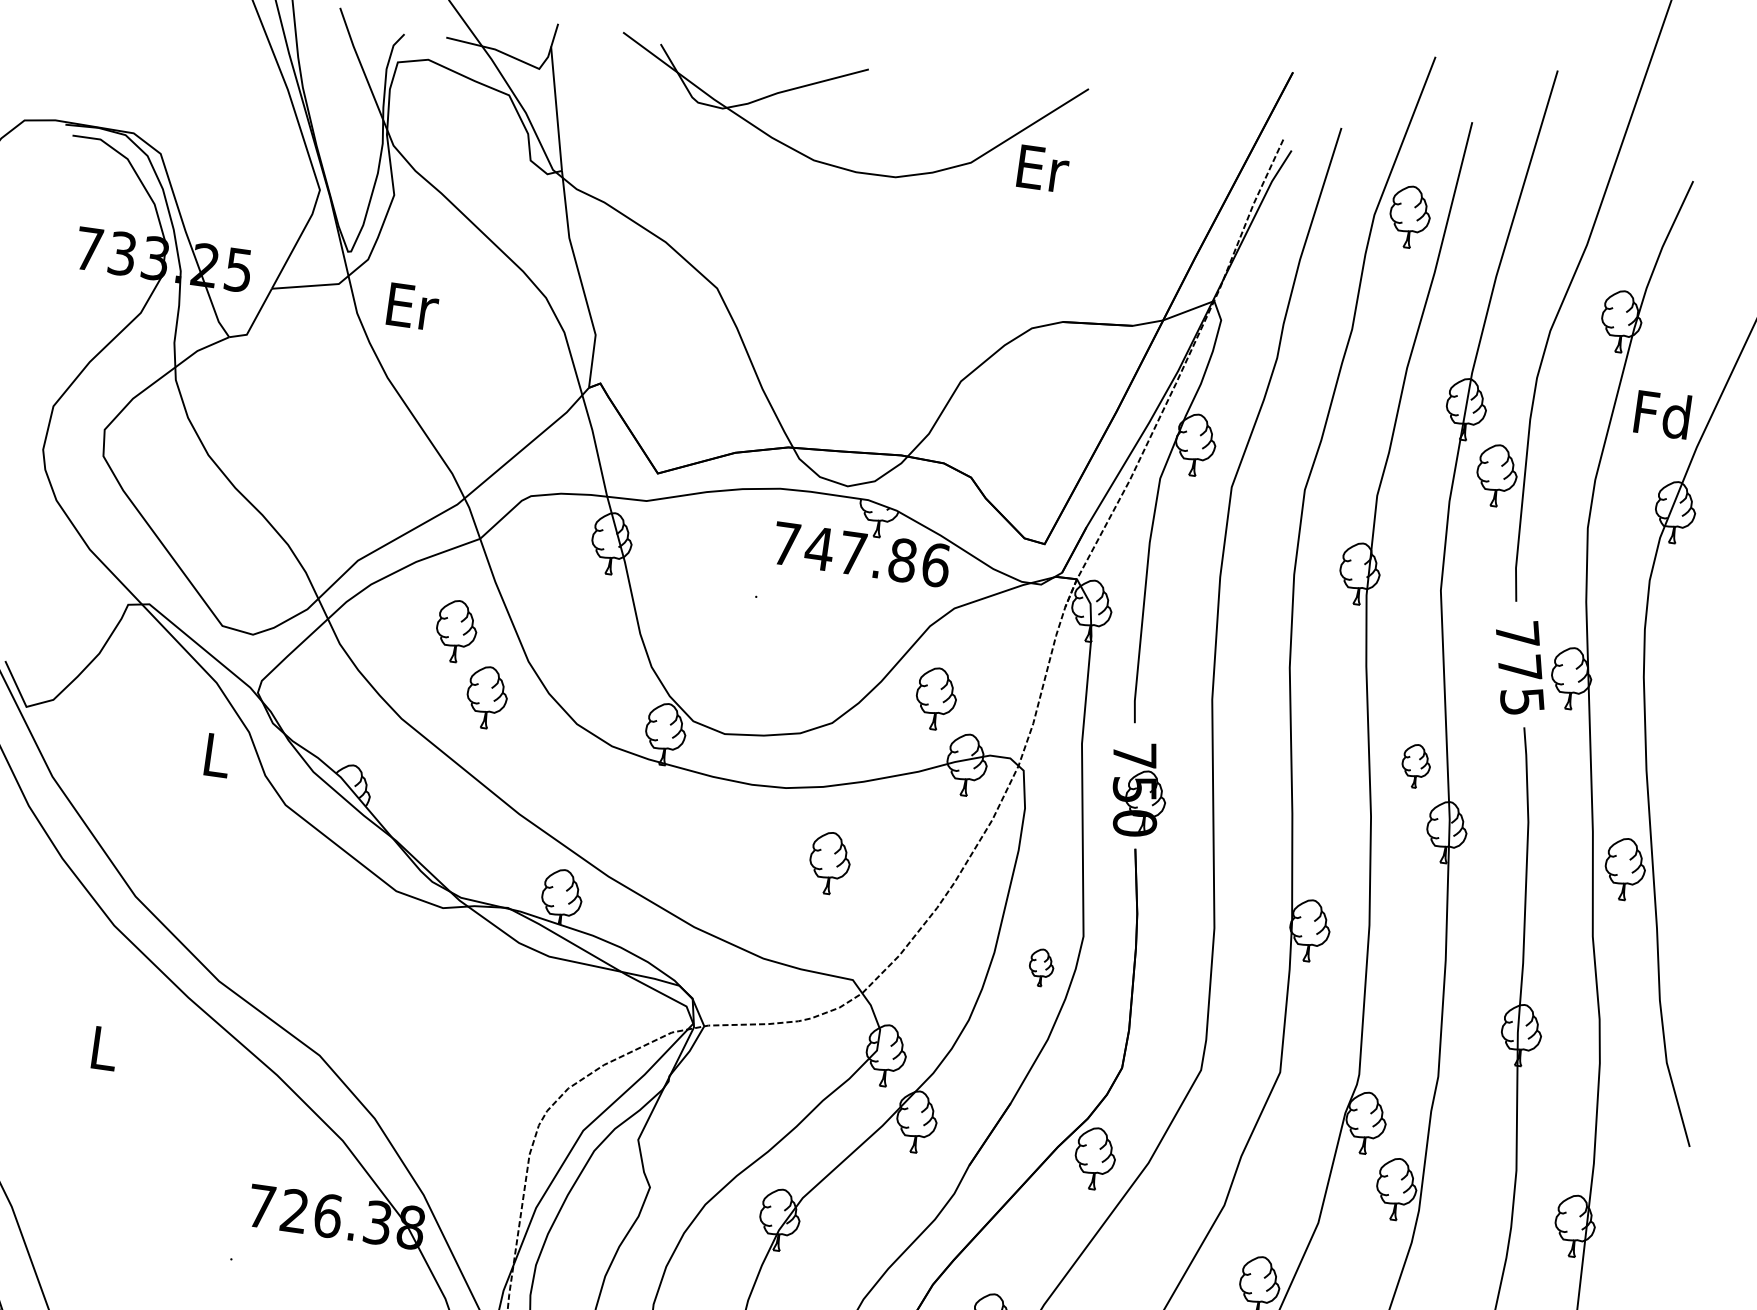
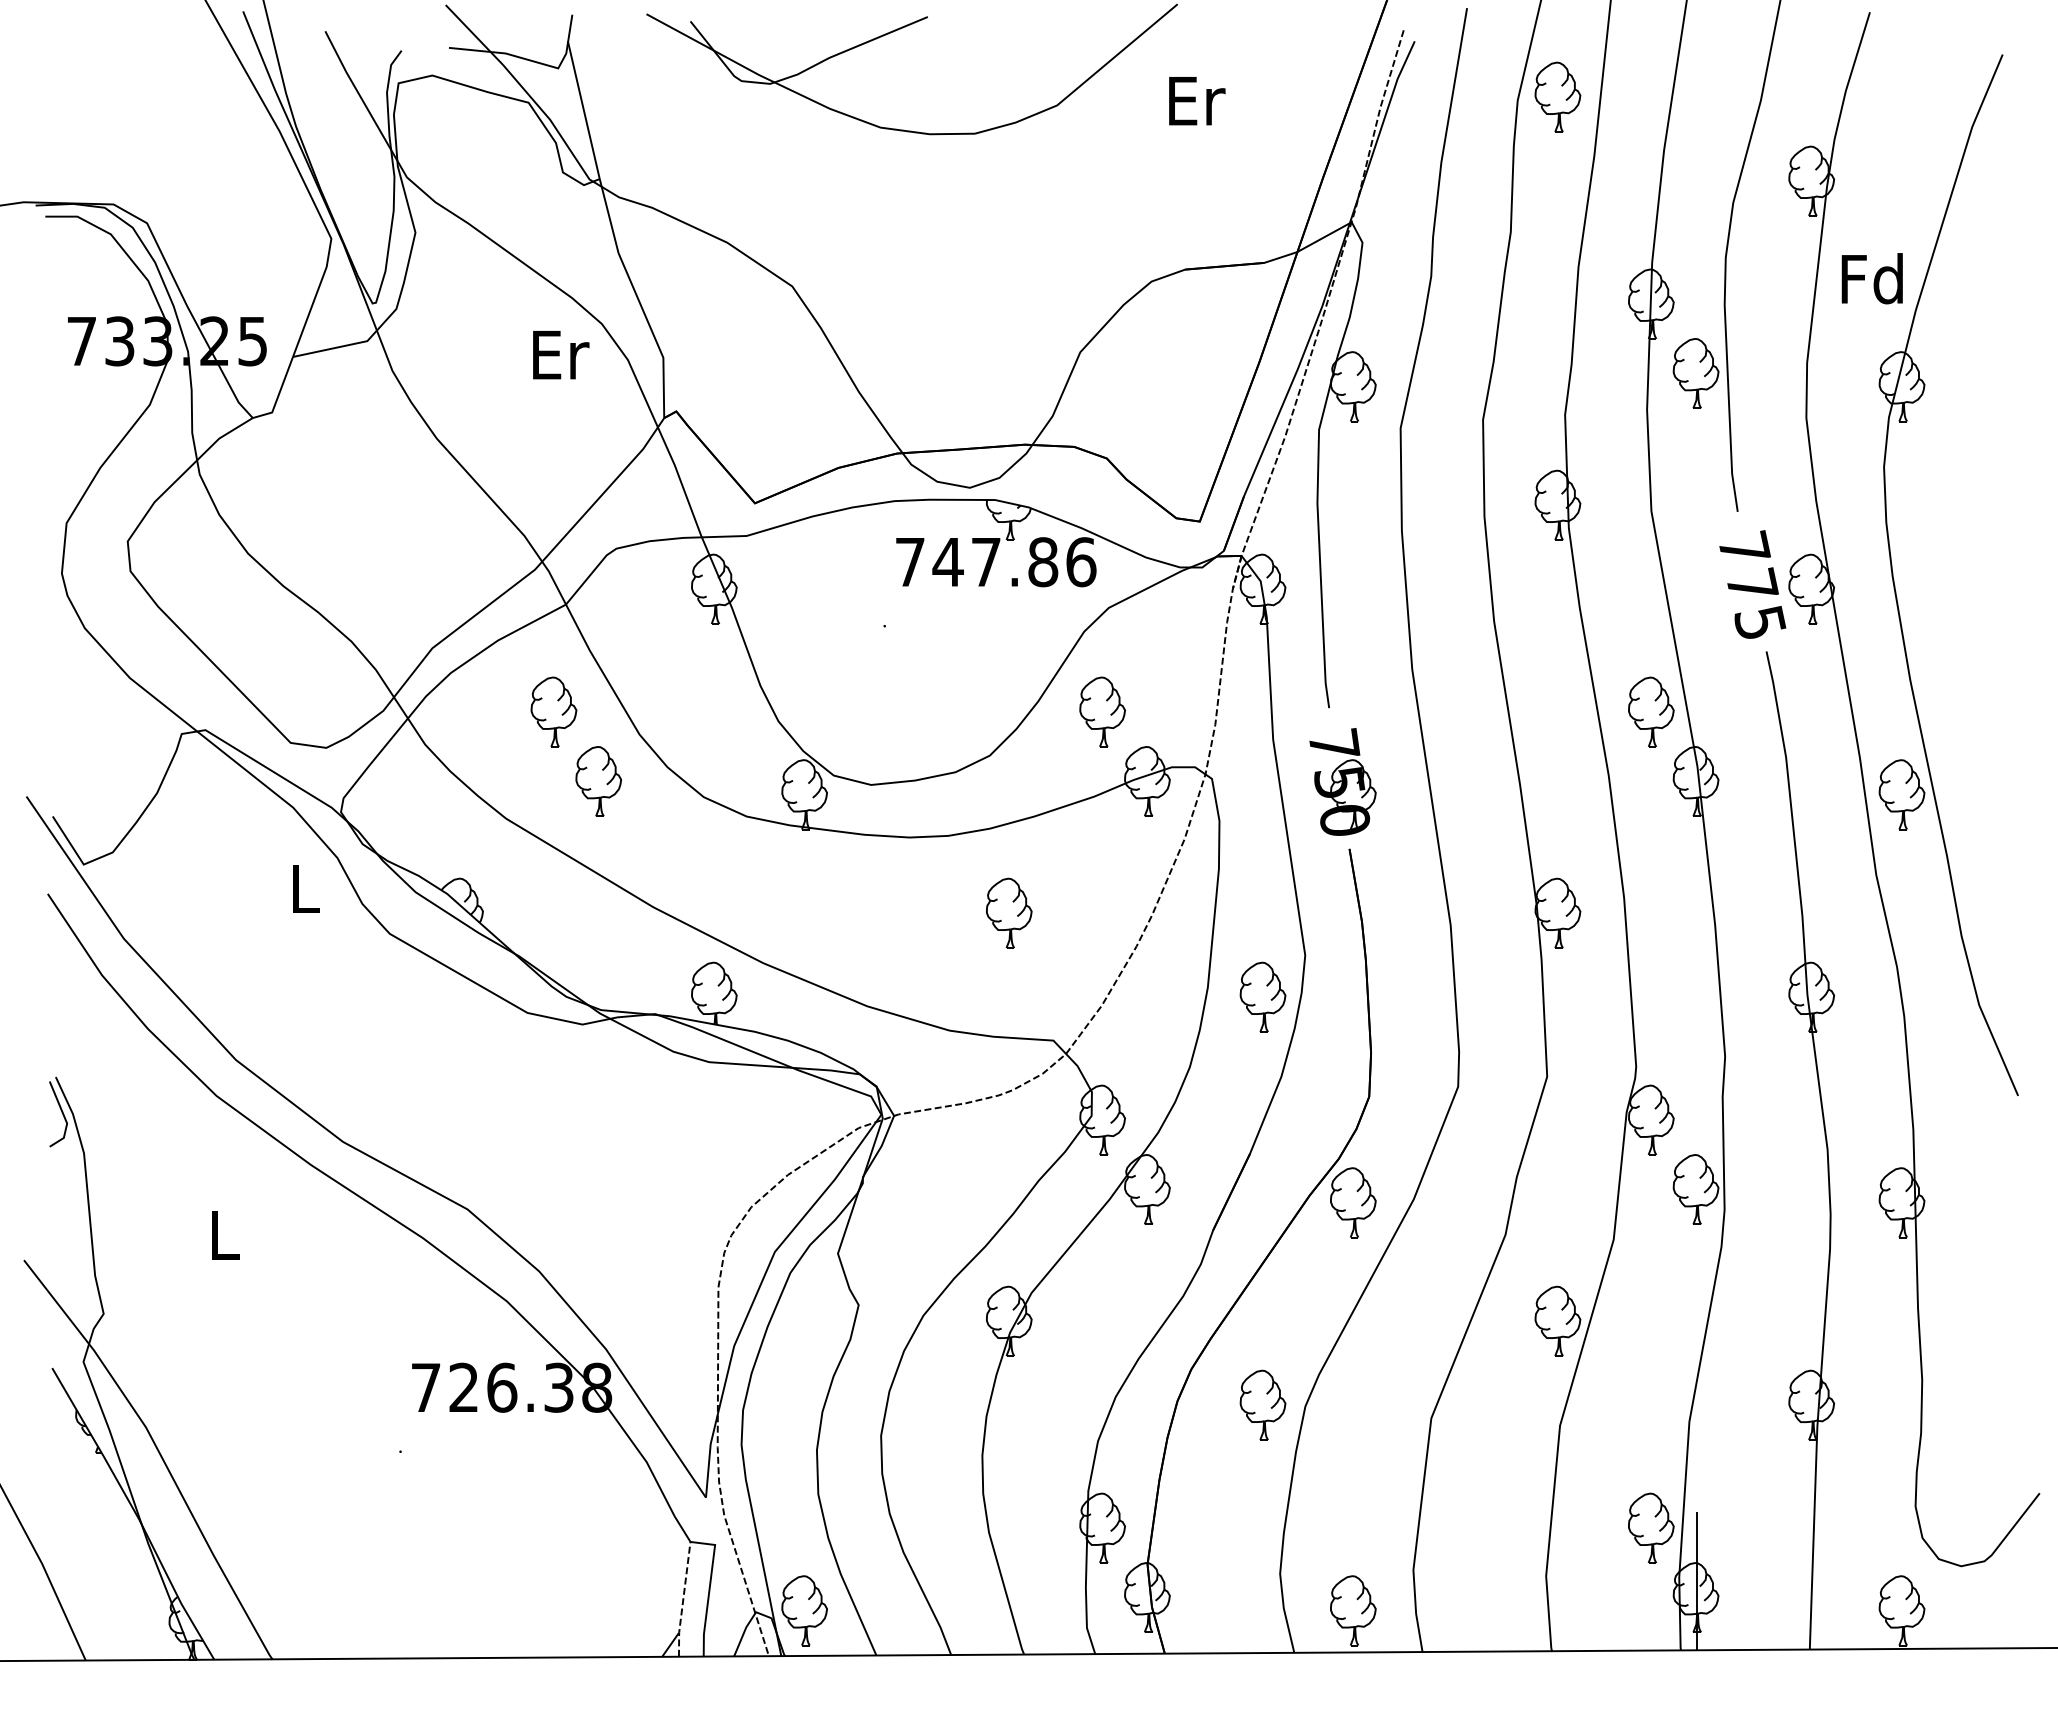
text: (1043, 169) -> (1197, 101), moved
text: (413, 307) -> (561, 355), moved
part: (1416, 765) -> (1651, 711), size x1.43
part: (1041, 967) -> (1262, 996), size x1.67

